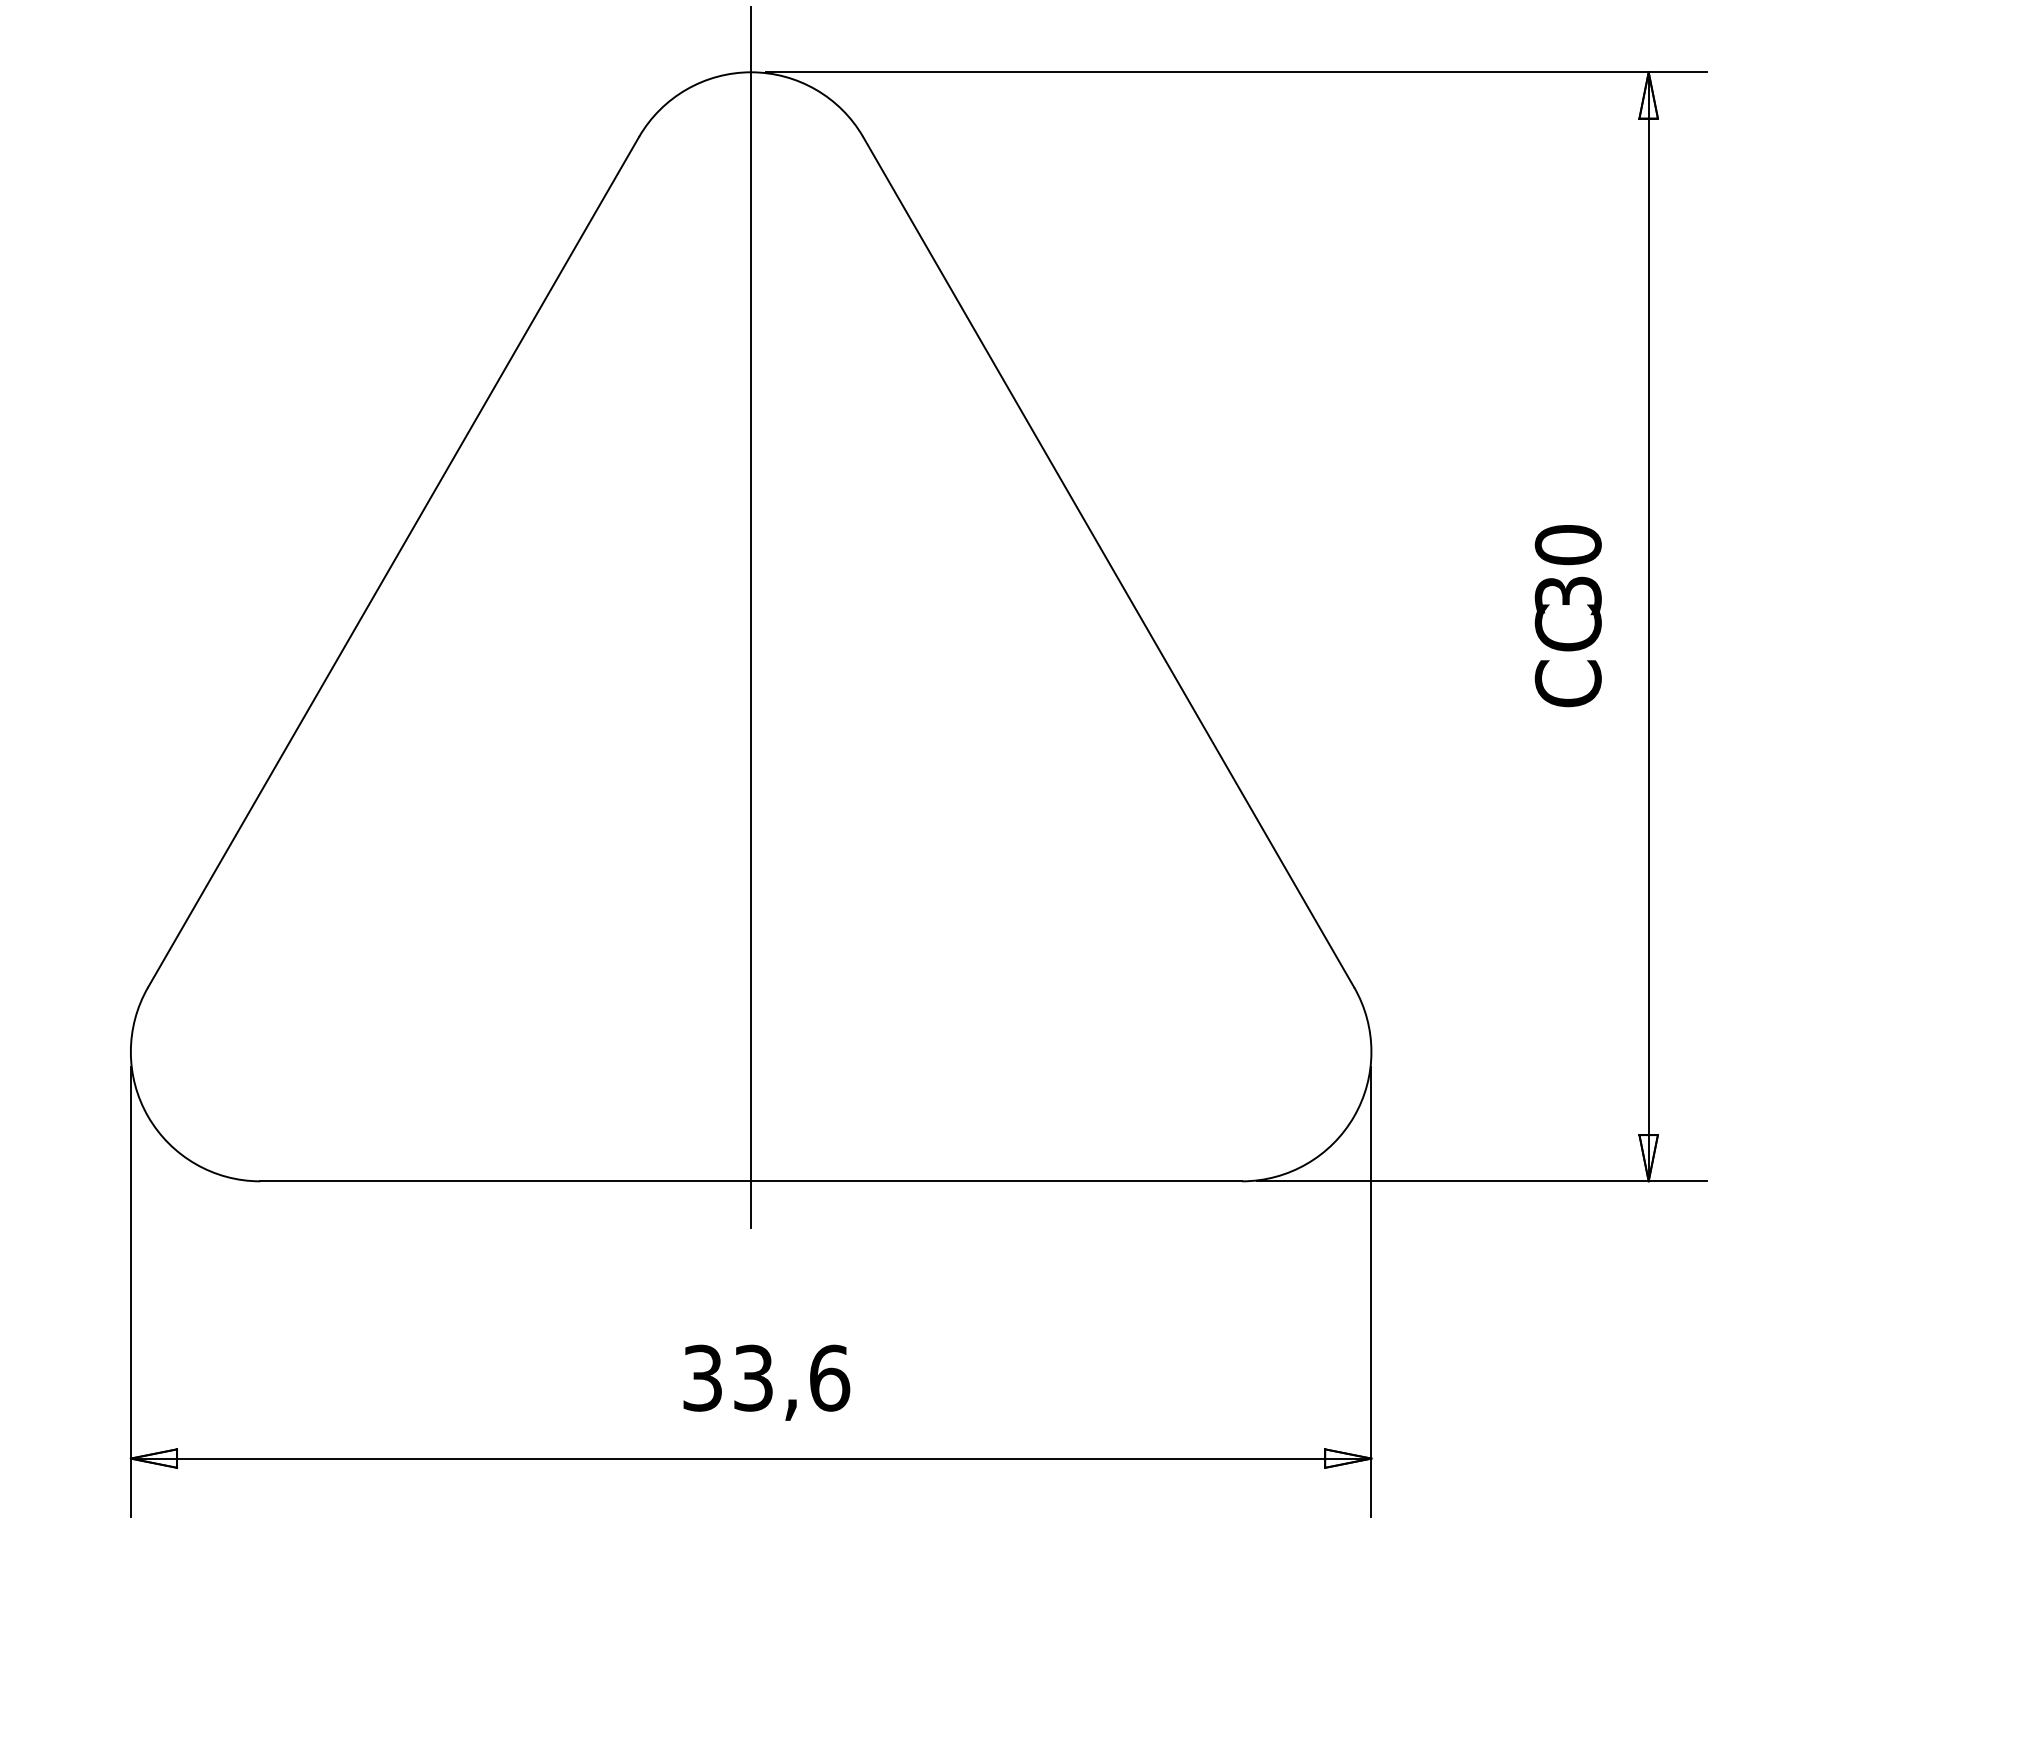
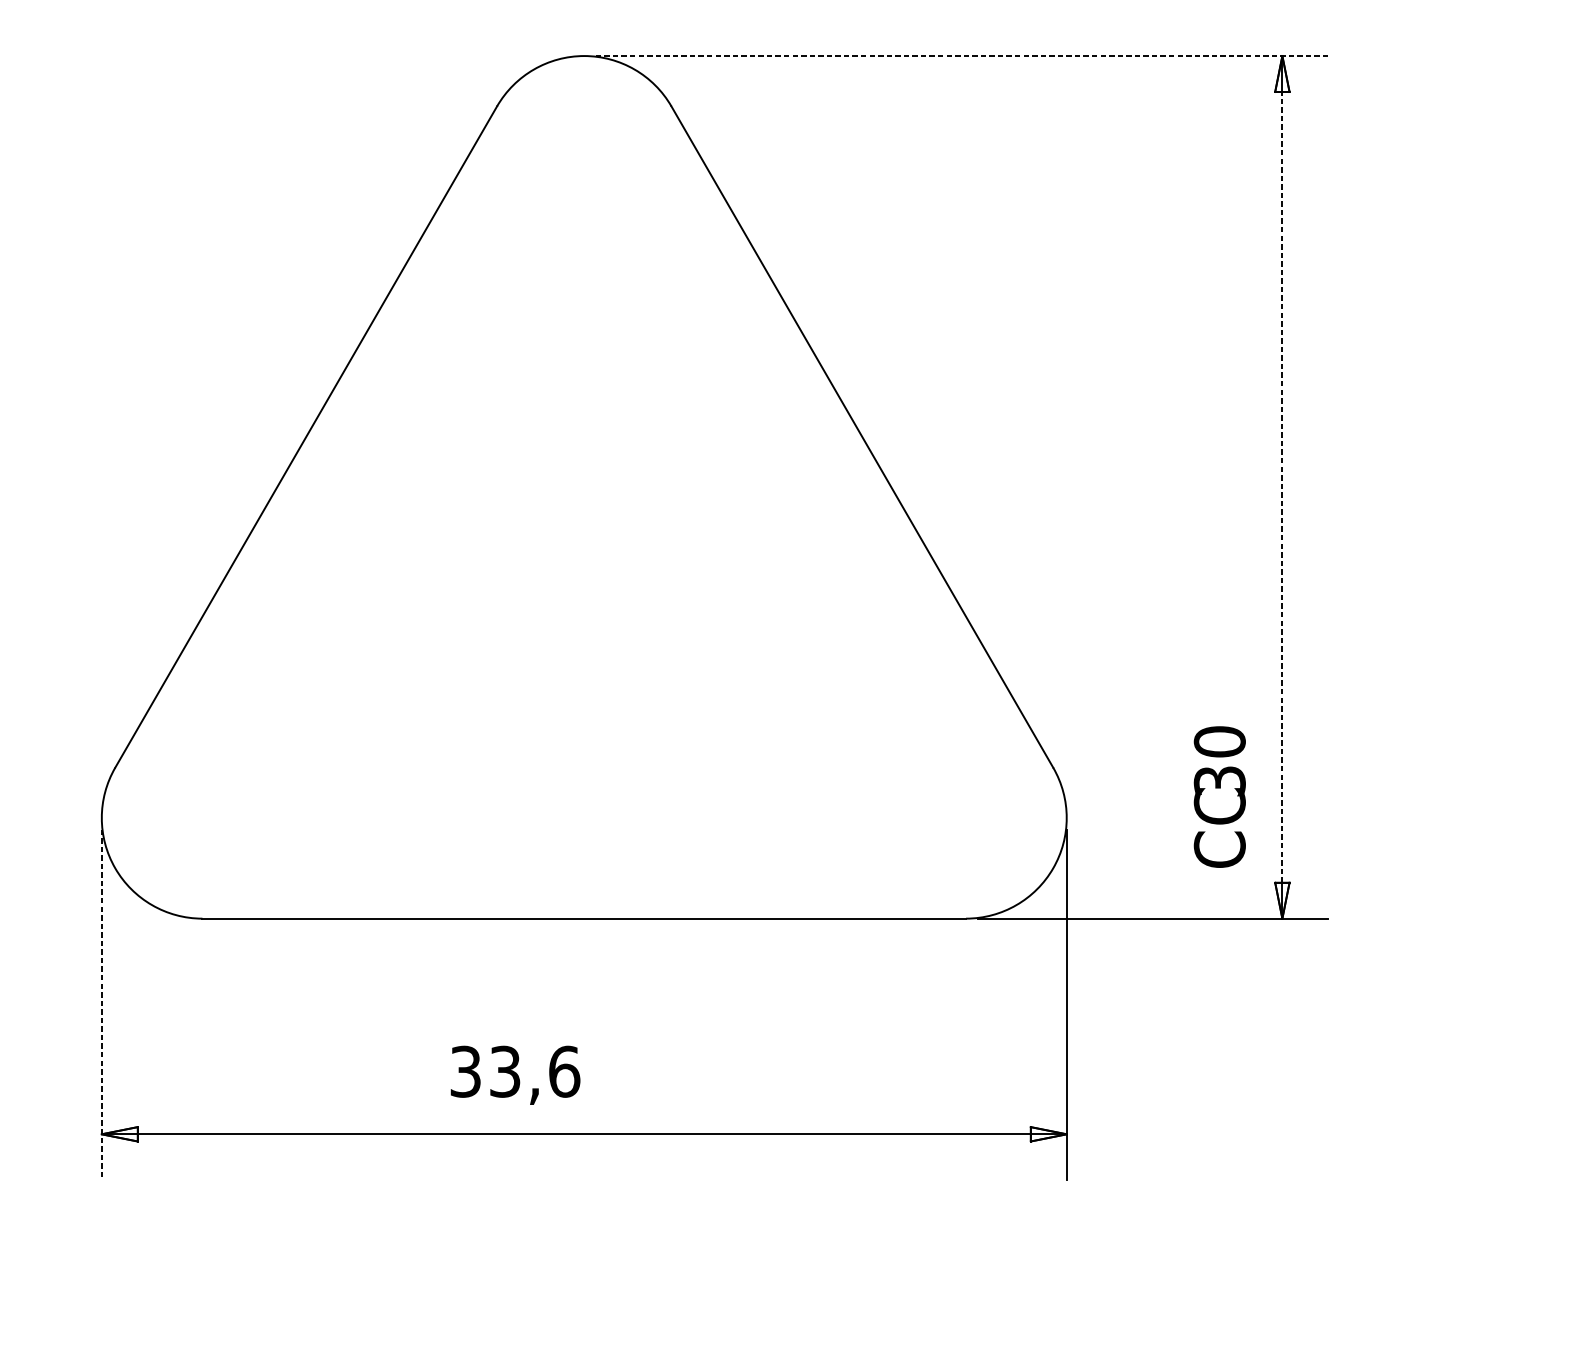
line: (1236, 72) -> (961, 56), solid -> dashed
text: (1567, 616) -> (1219, 797), moved
line: (751, 617) -> (584, 480), removed
line: (1648, 626) -> (1282, 487), solid -> dashed
line: (130, 1292) -> (101, 1005), solid -> dashed
text: (766, 1382) -> (515, 1075), moved

